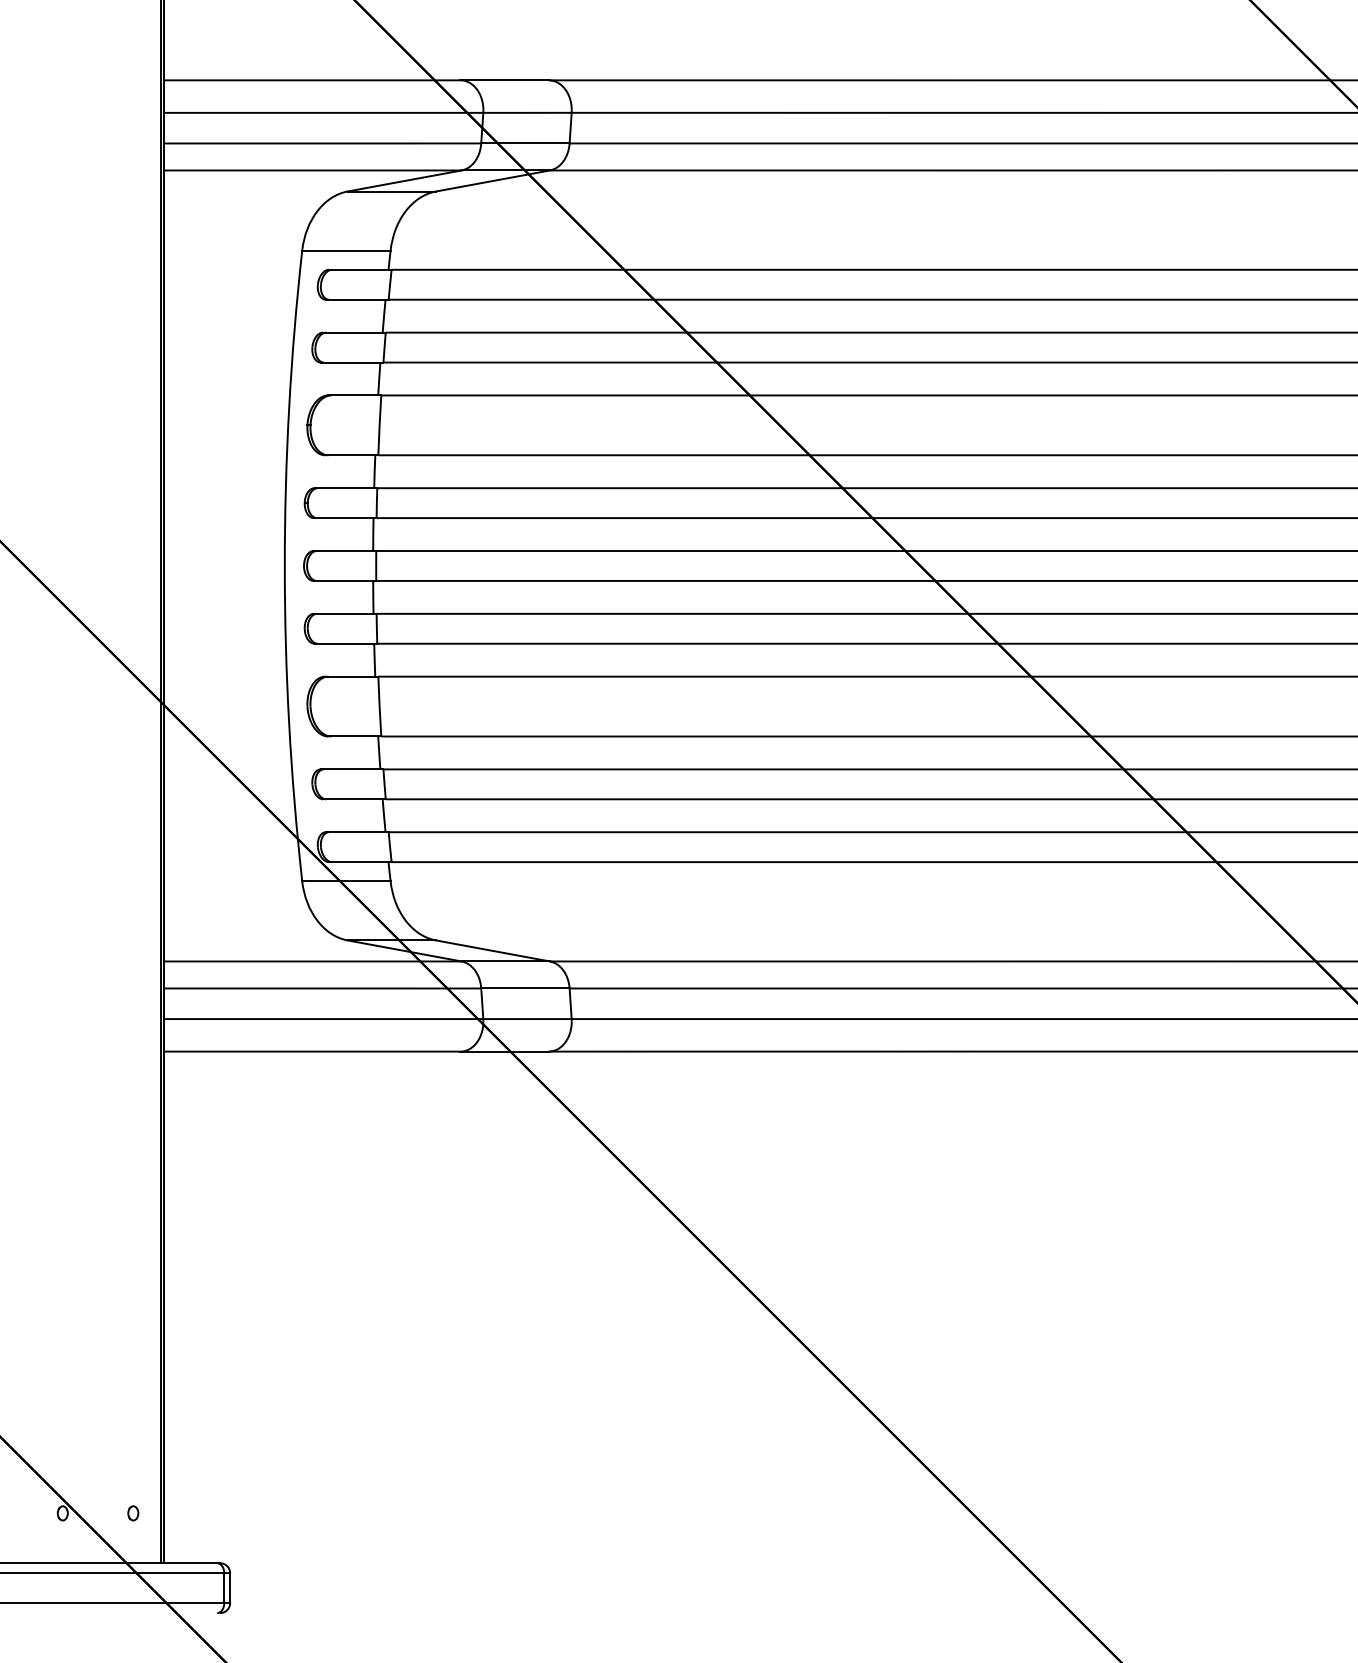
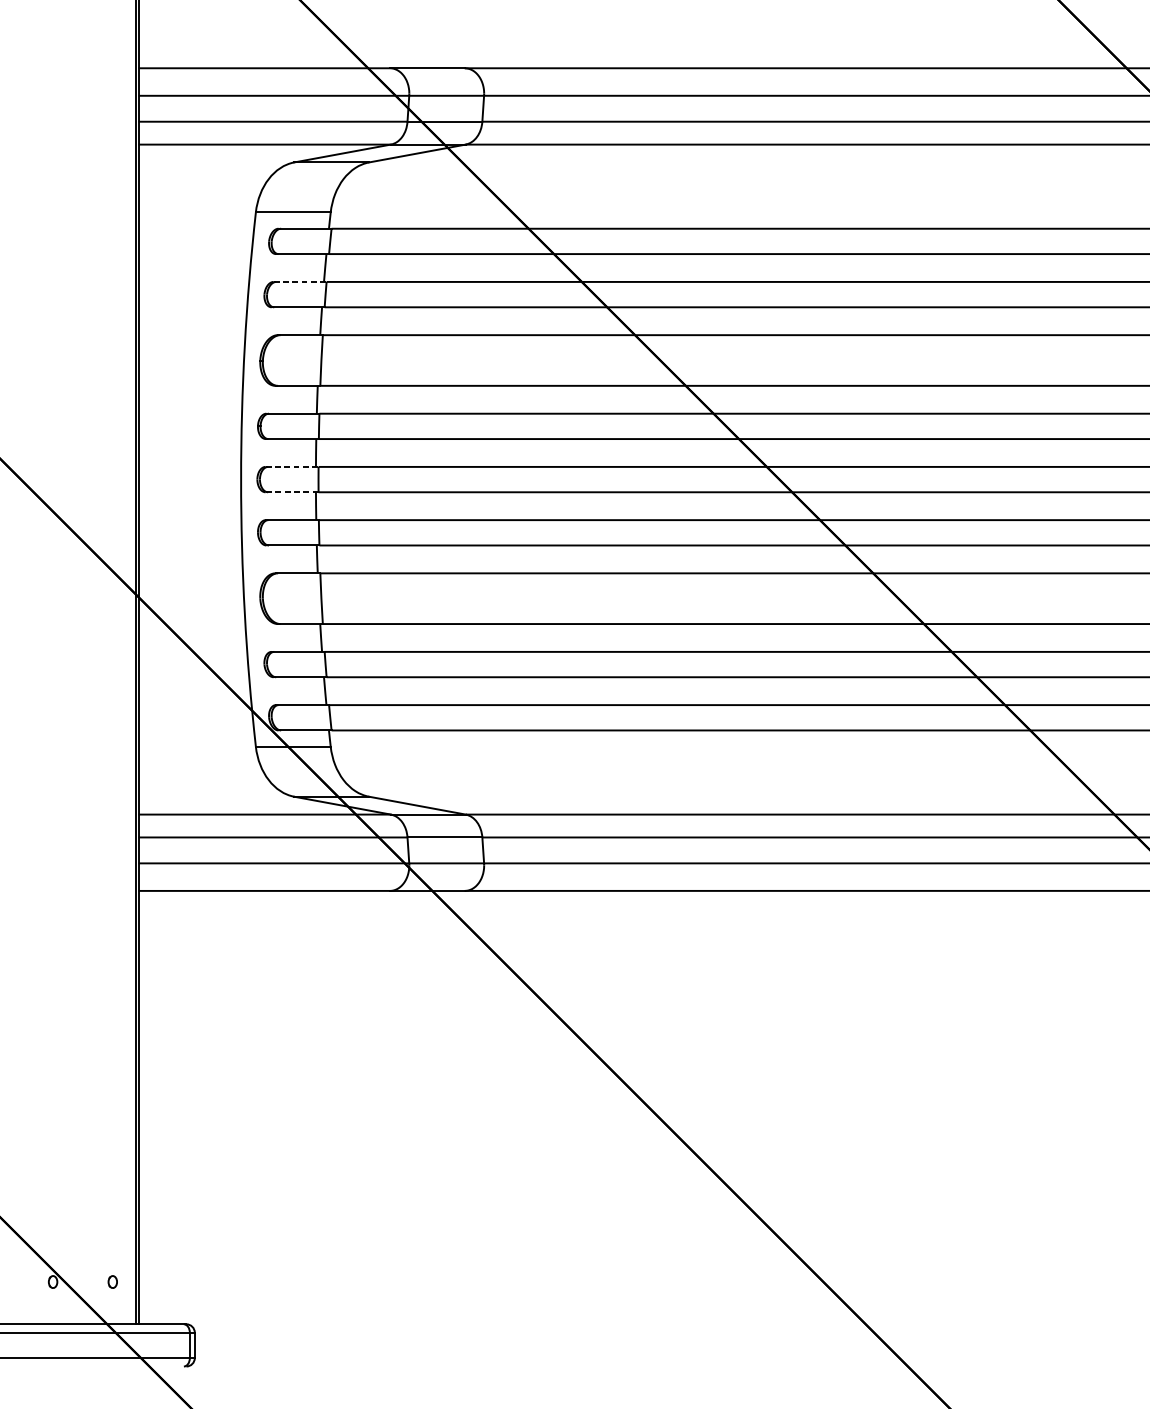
line: (354, 332) -> (300, 281), solid -> dashed
line: (345, 551) -> (292, 467), solid -> dashed
line: (344, 580) -> (291, 491), solid -> dashed

